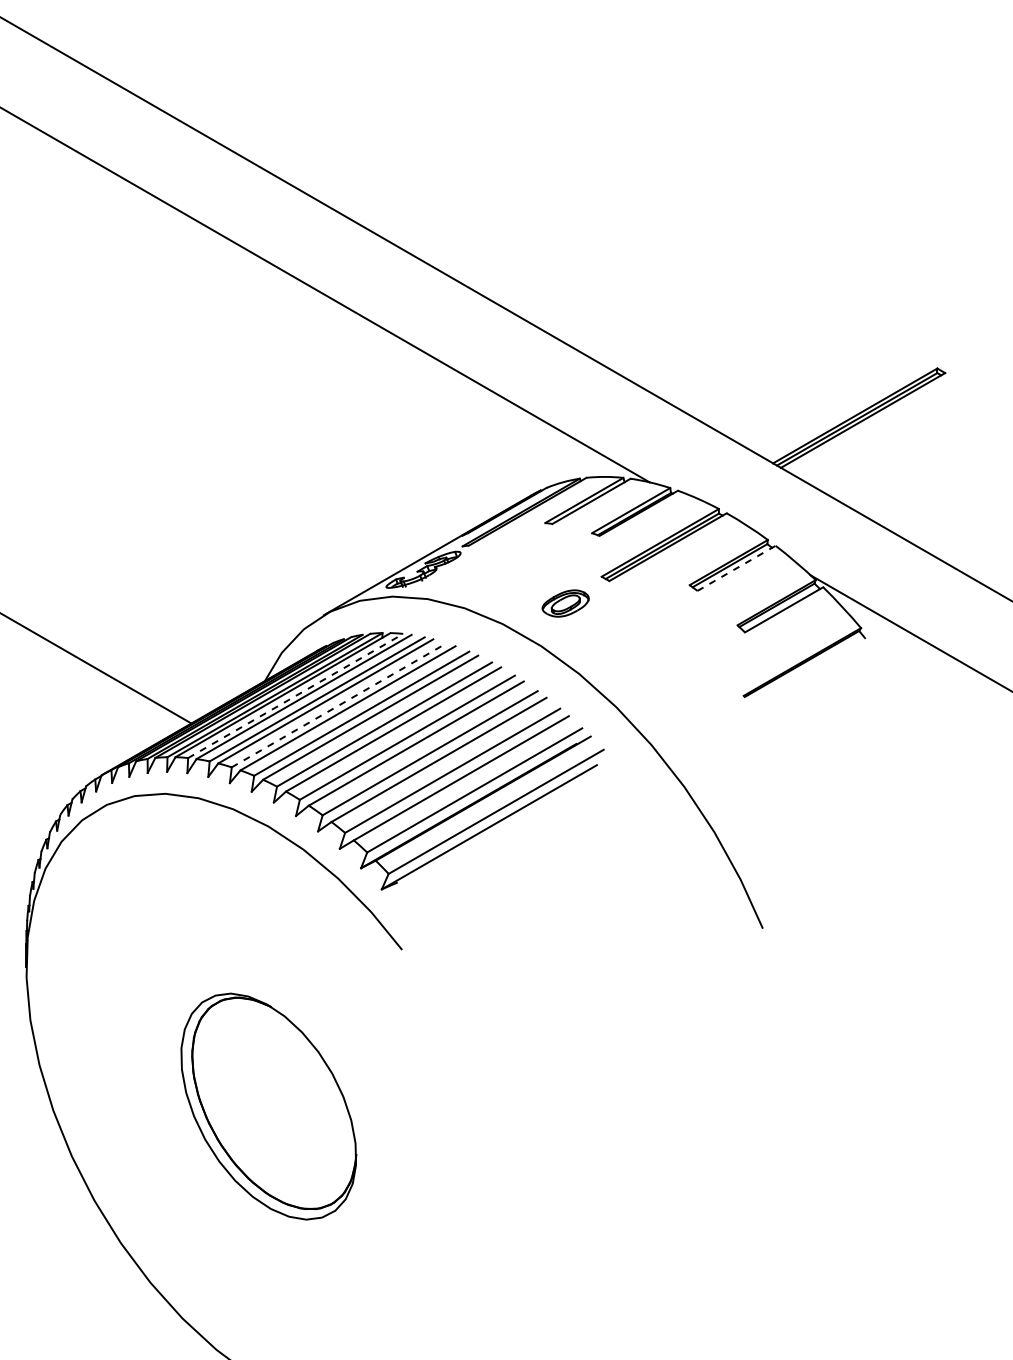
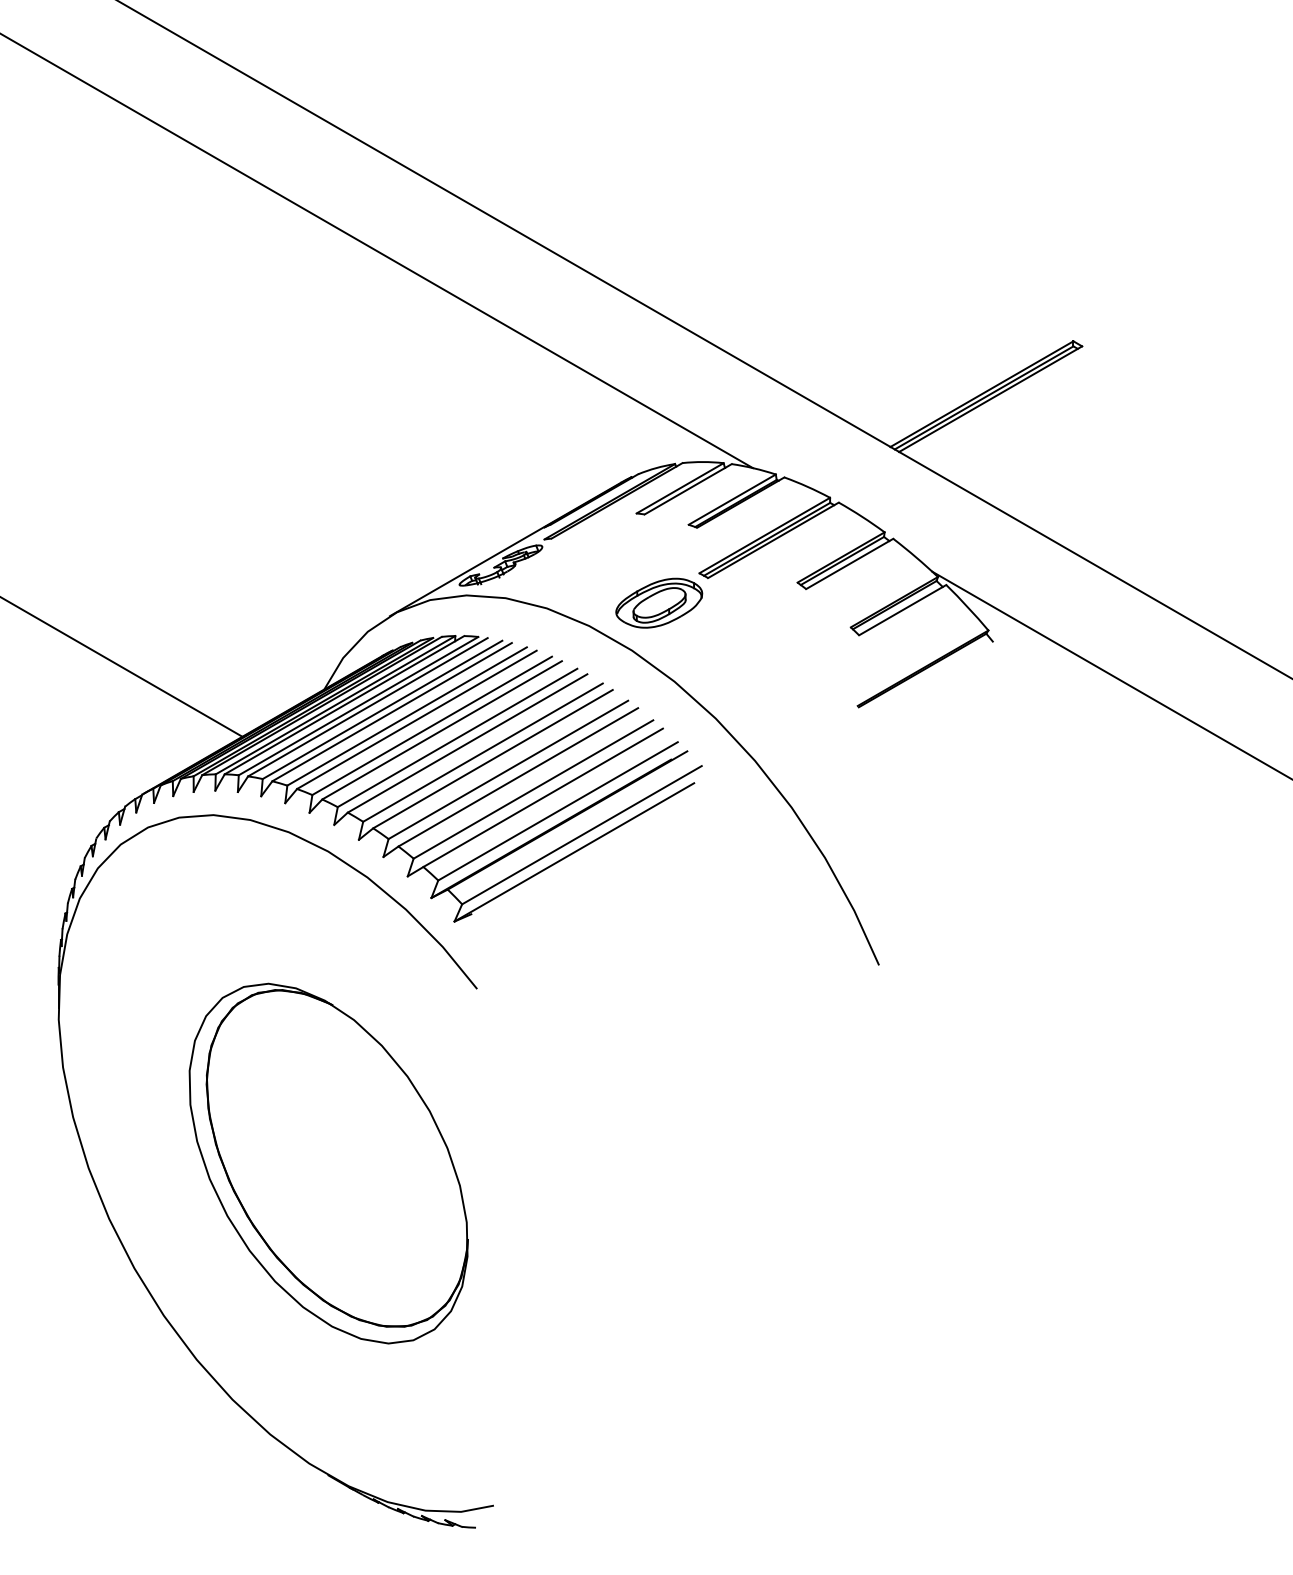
line: (737, 567) -> (850, 563), dashed -> solid
part: (565, 602) -> (659, 602), size x1.67
line: (296, 695) -> (359, 705), dashed -> solid
line: (339, 705) -> (407, 716), dashed -> solid
part: (268, 1106) -> (328, 1163), size x1.43

